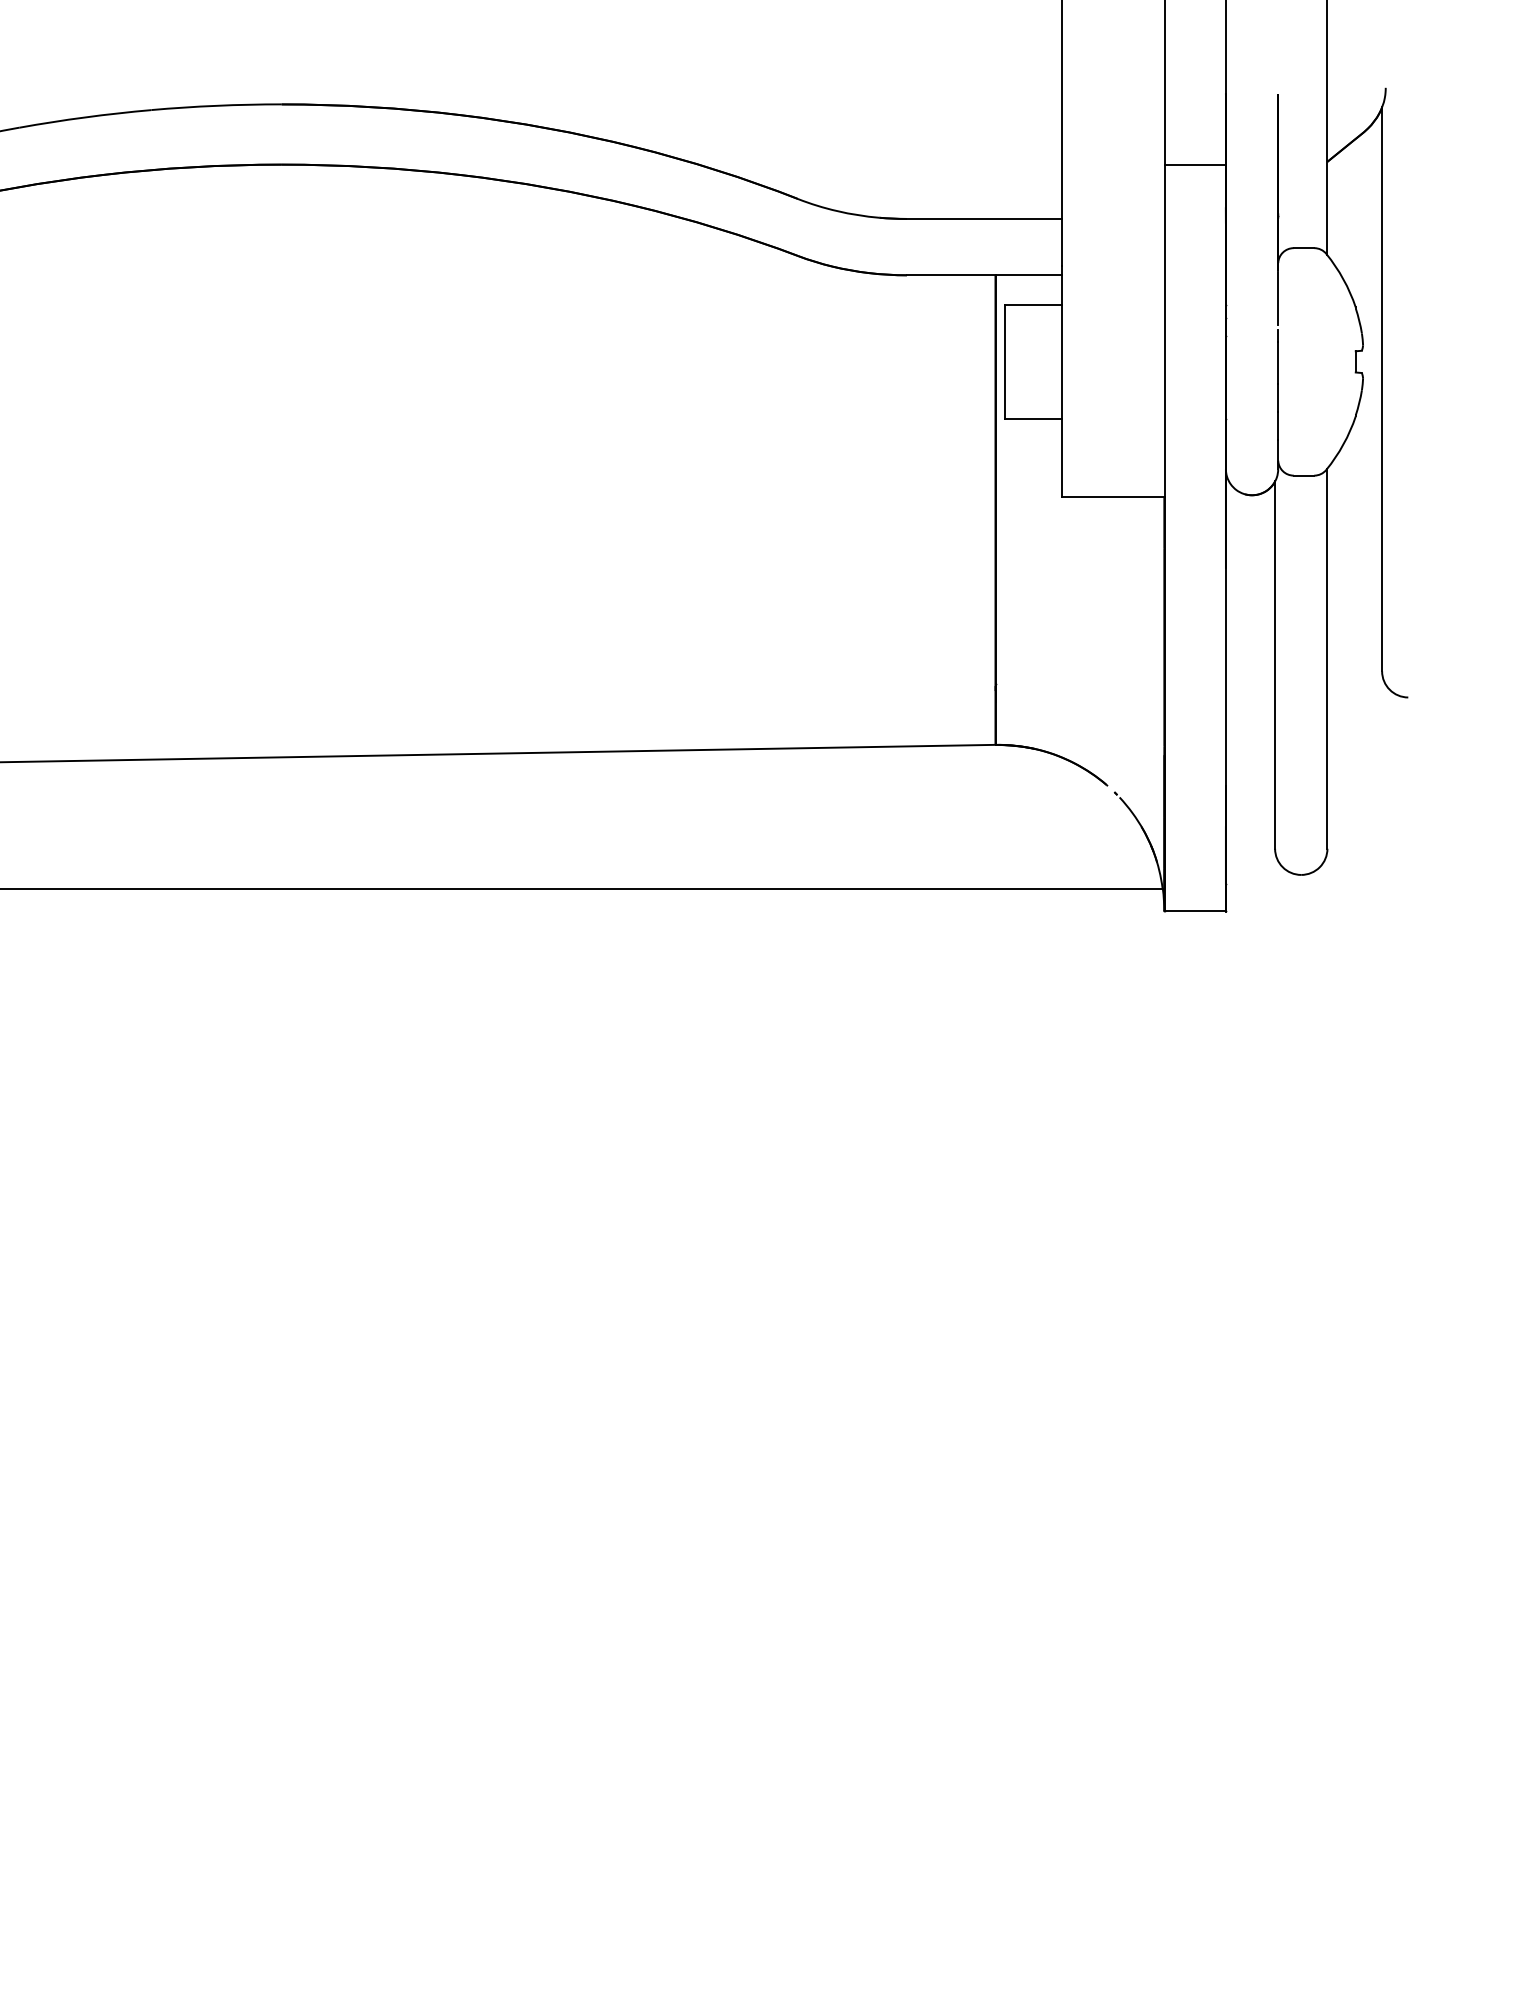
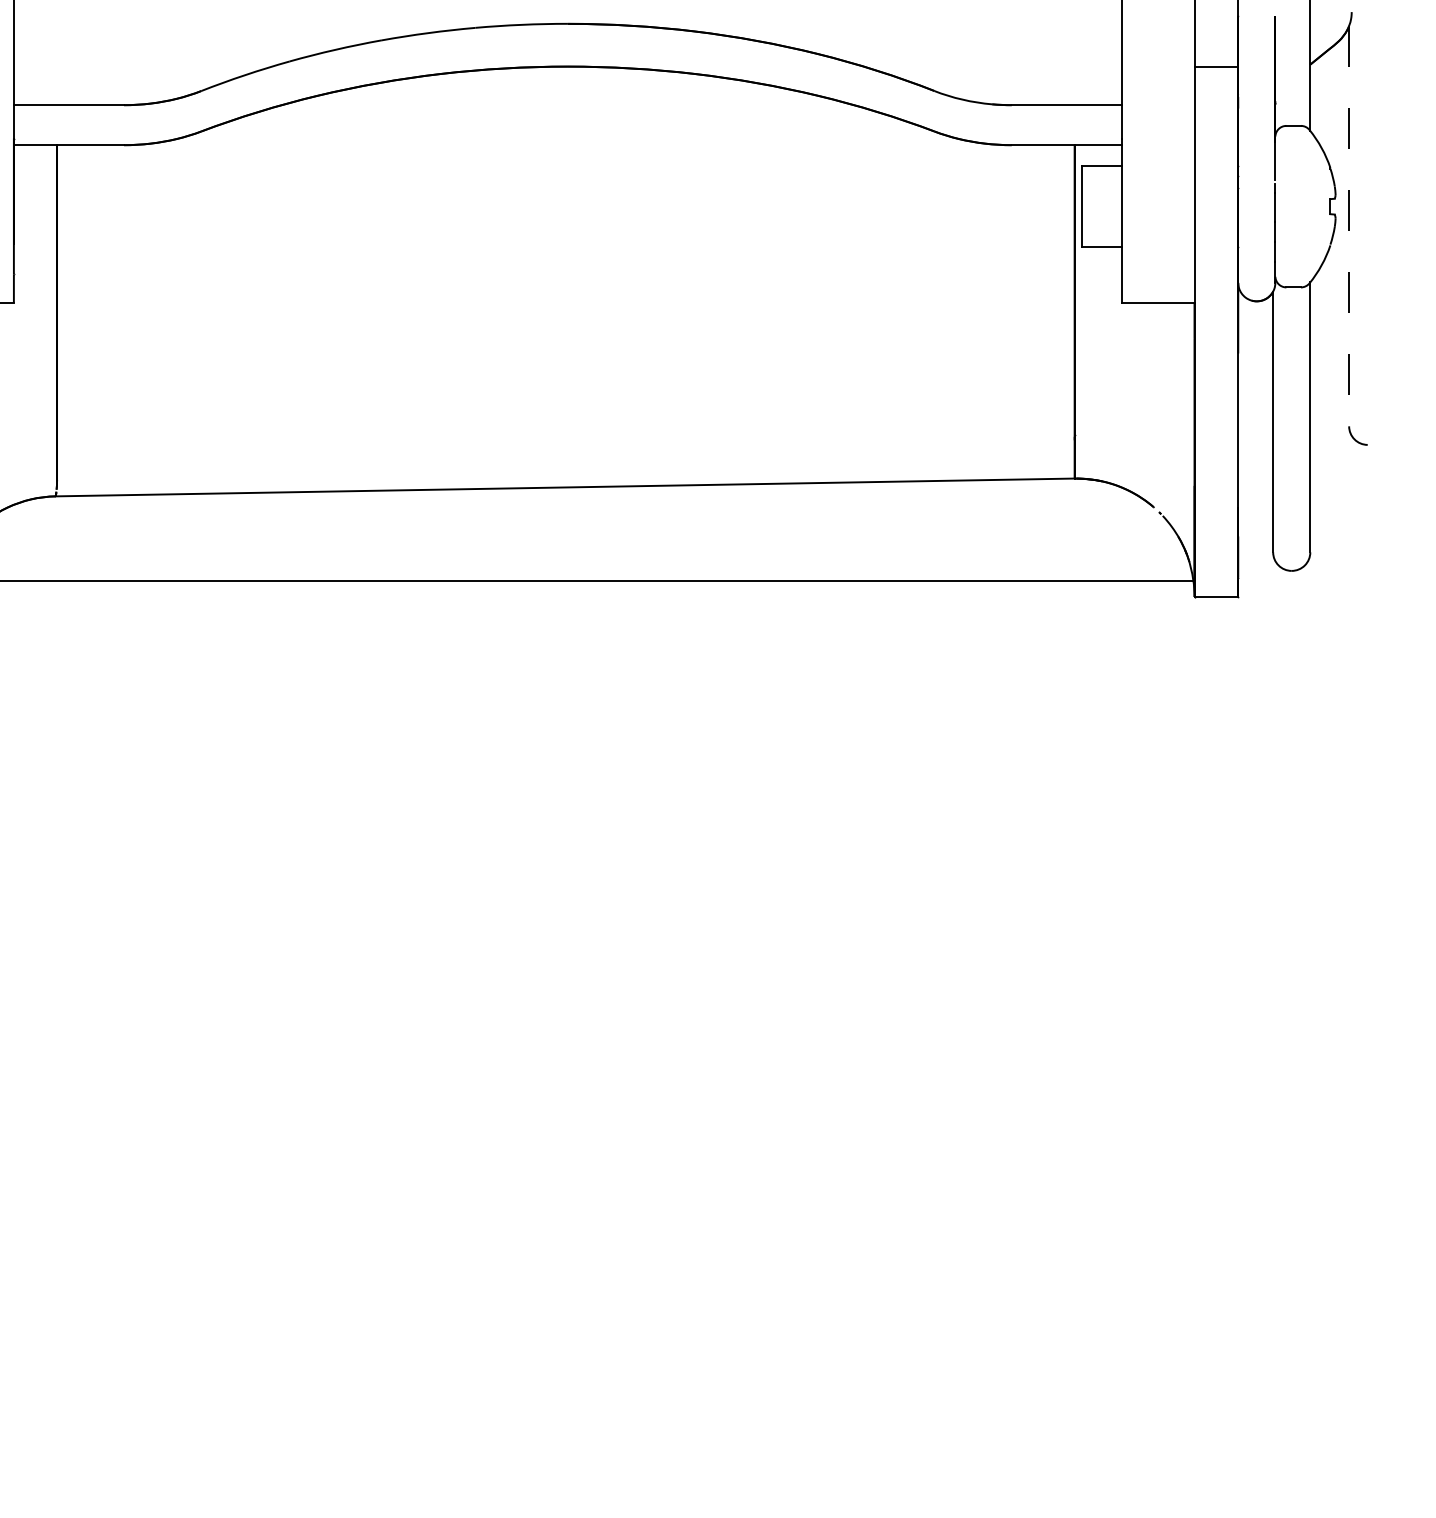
line: (1382, 389) -> (1349, 226), solid -> dashed

